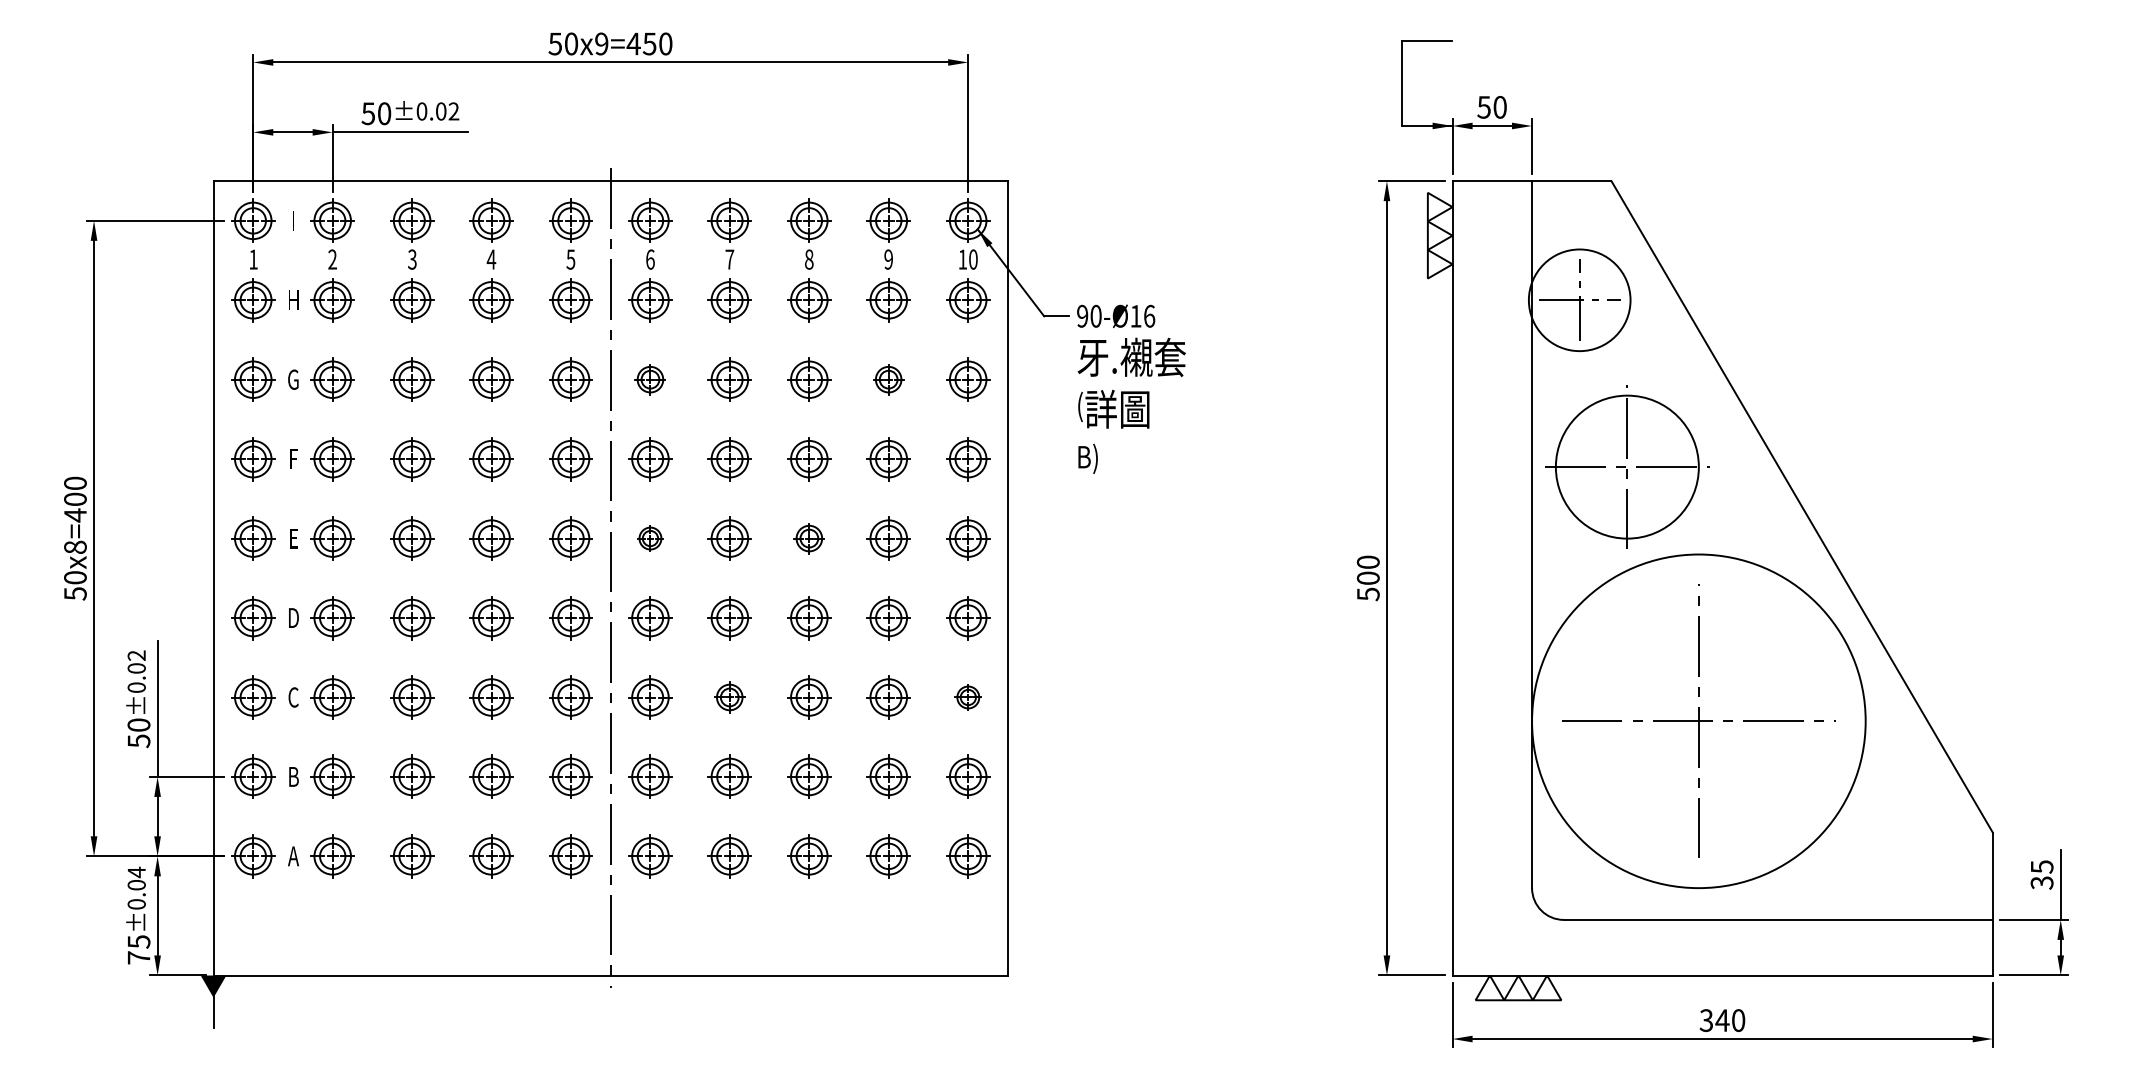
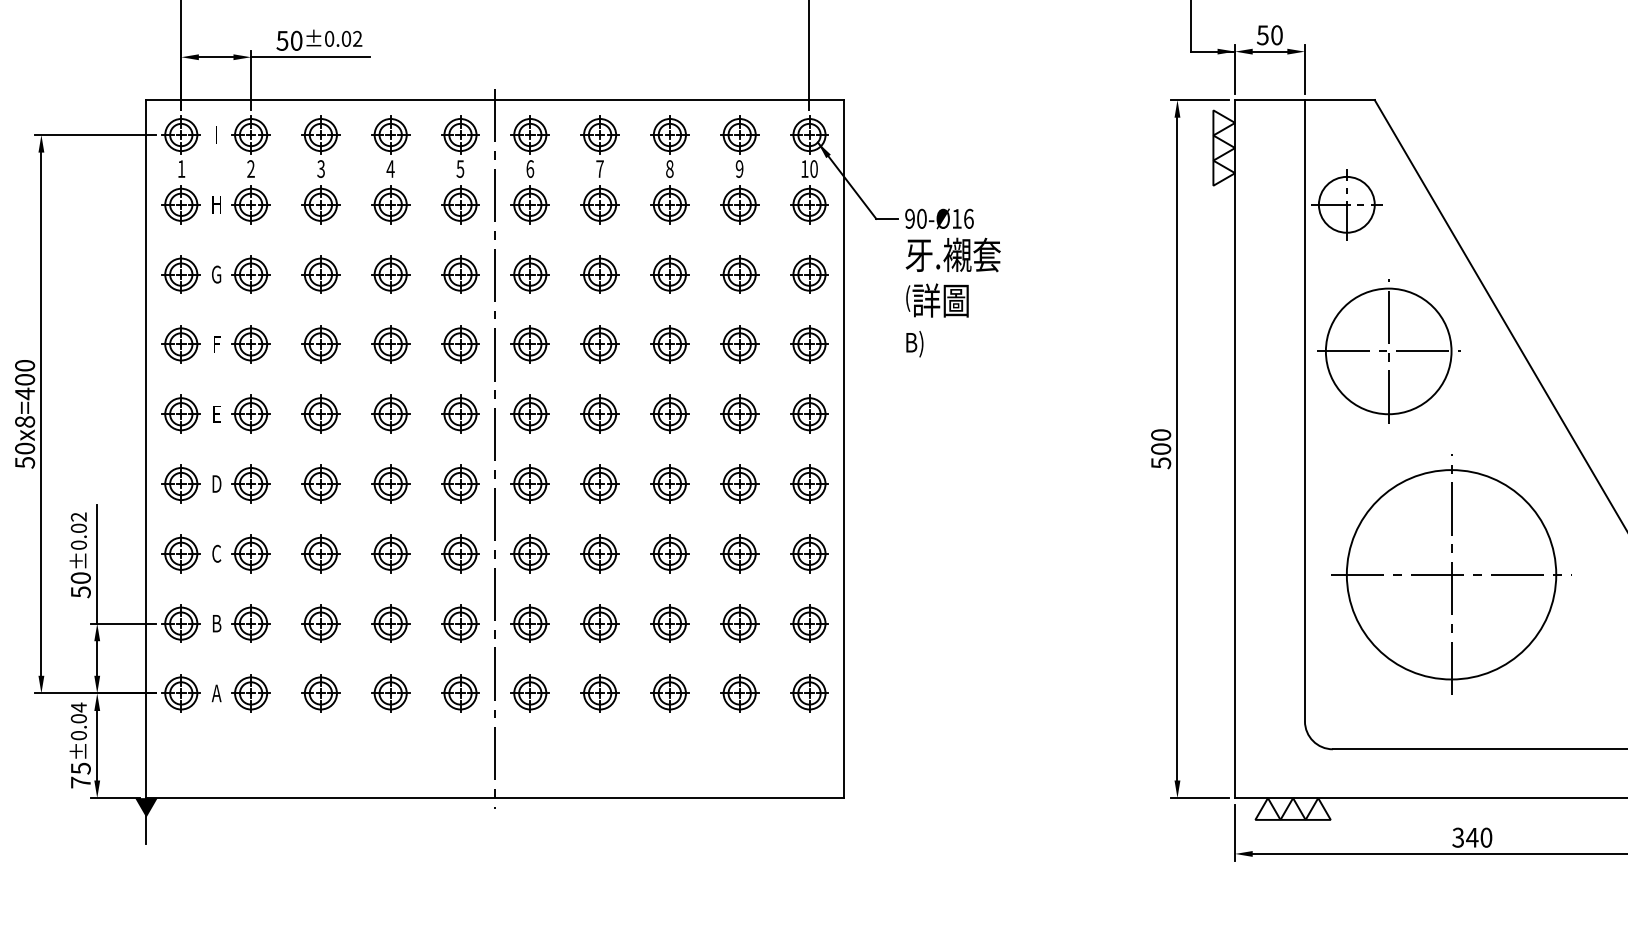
circle: (1579, 300) -> (1346, 205), size x0.62
part: (650, 379) -> (530, 274), size x1.43
part: (888, 379) -> (739, 274), size x1.43
part: (650, 538) -> (530, 414), size x1.67
part: (809, 538) -> (670, 414), size x1.43
part: (729, 697) -> (599, 553), size x1.43
part: (968, 697) -> (809, 553), size x1.67
circle: (1698, 721) -> (1451, 574), size x0.71

